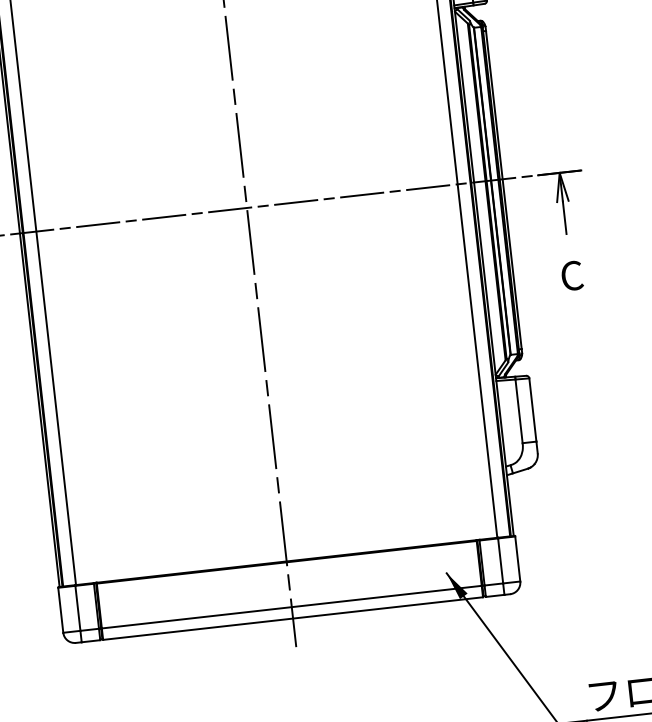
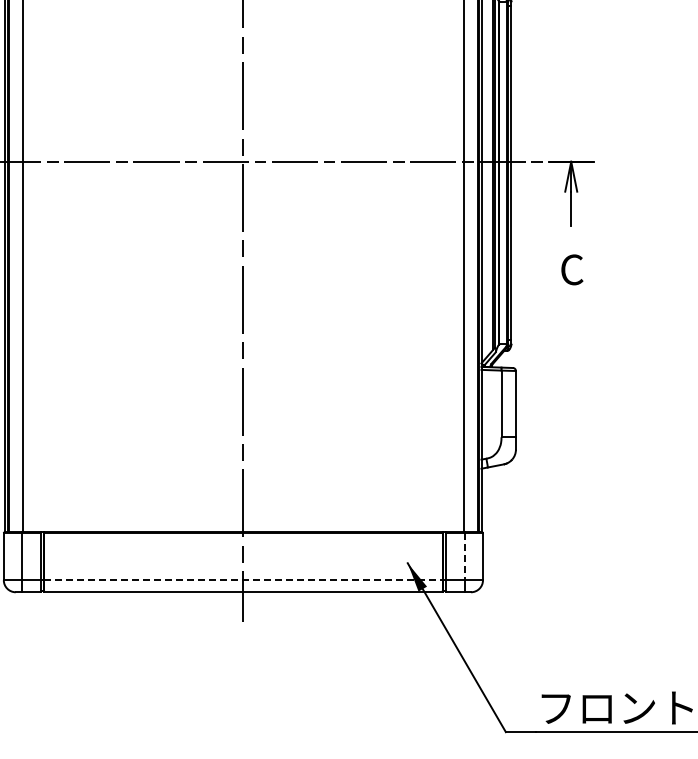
line: (501, 560) -> (465, 556), solid -> dashed
line: (291, 607) -> (243, 580), solid -> dashed

